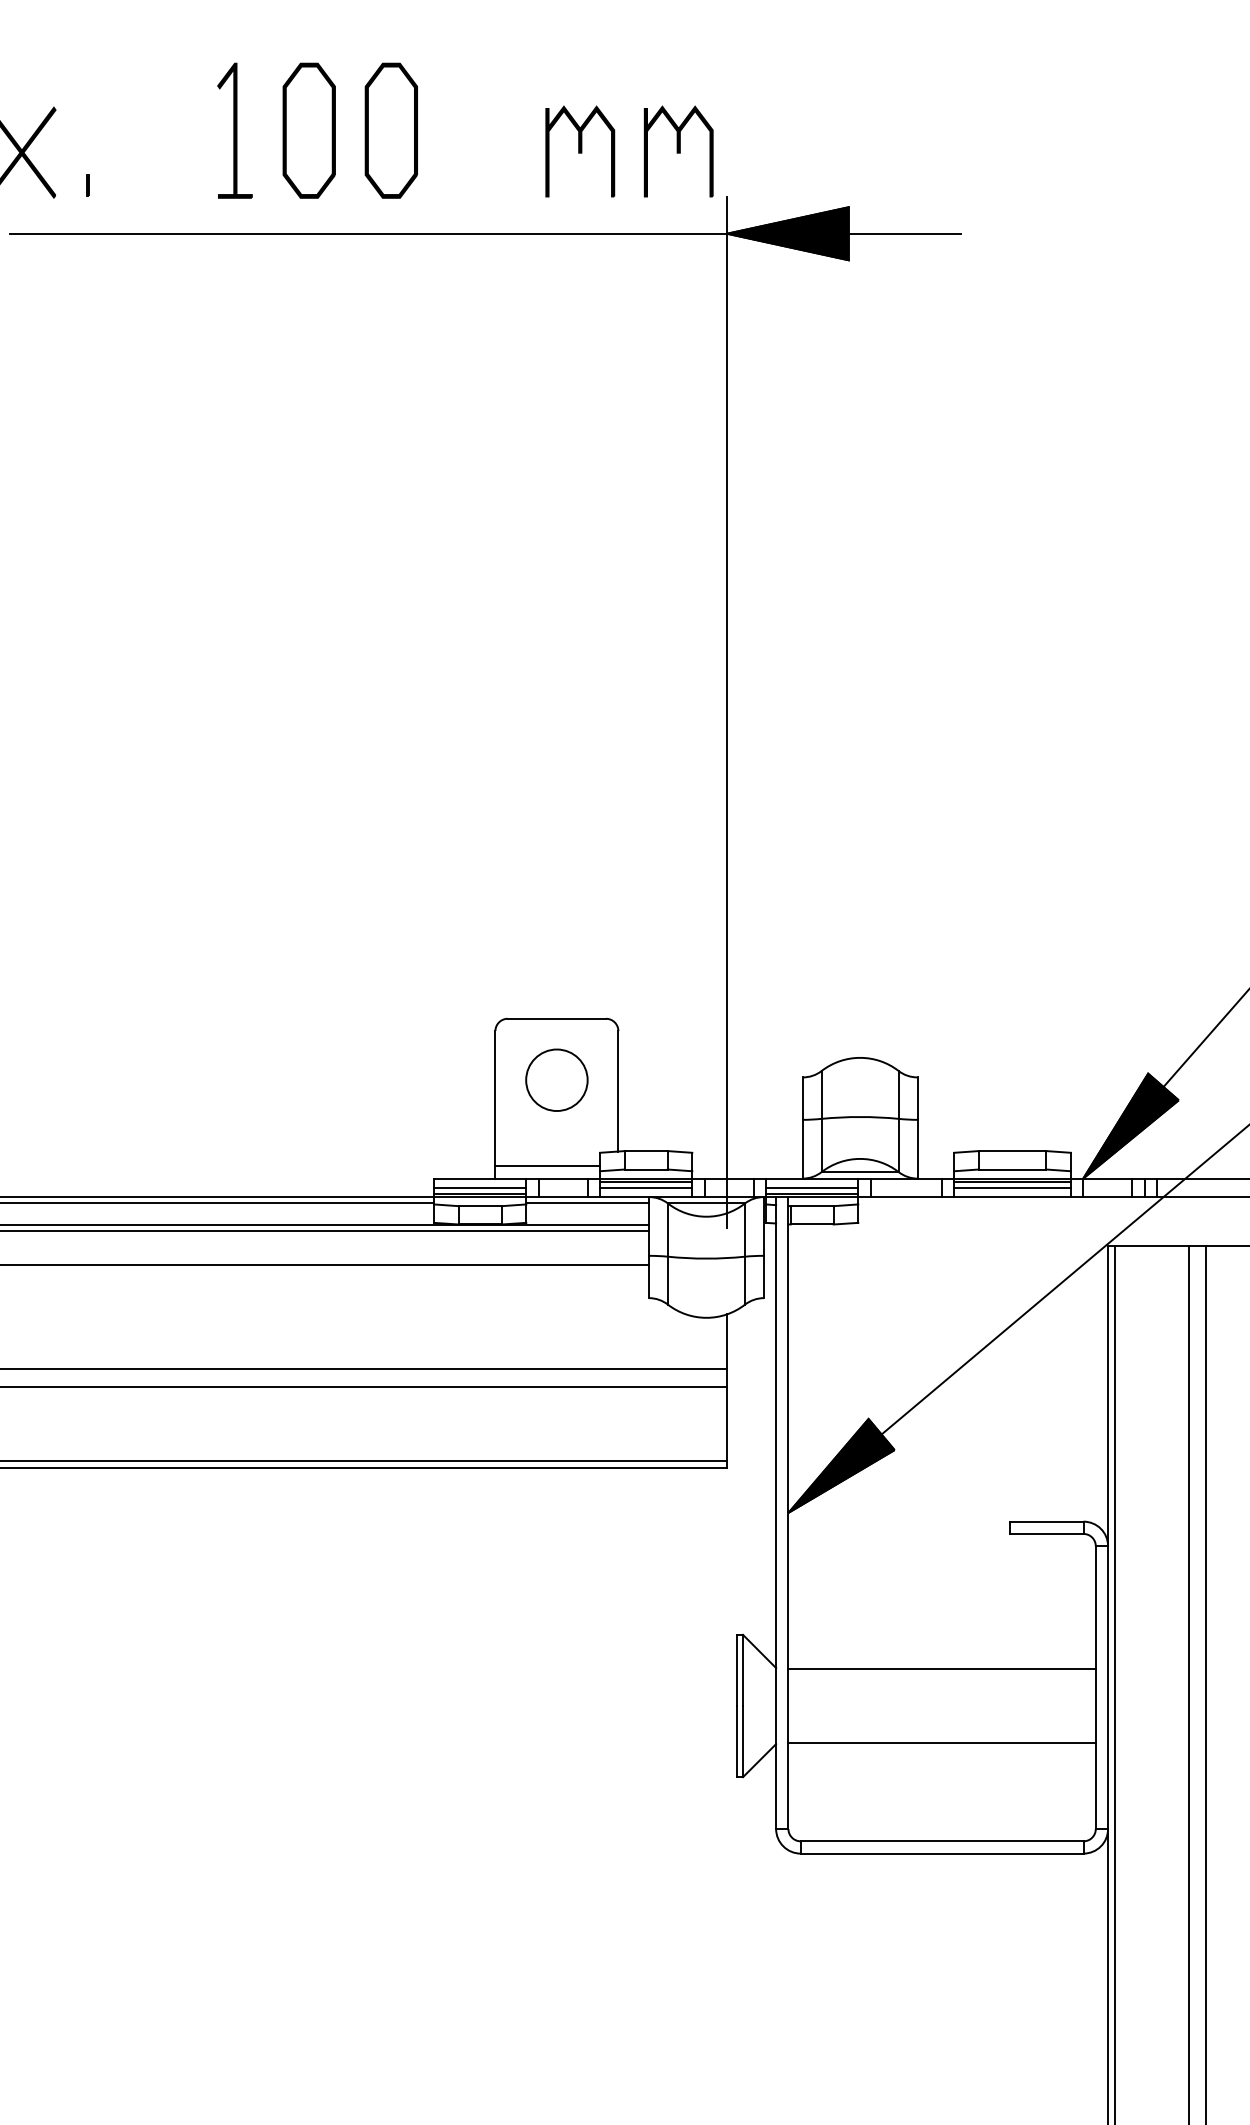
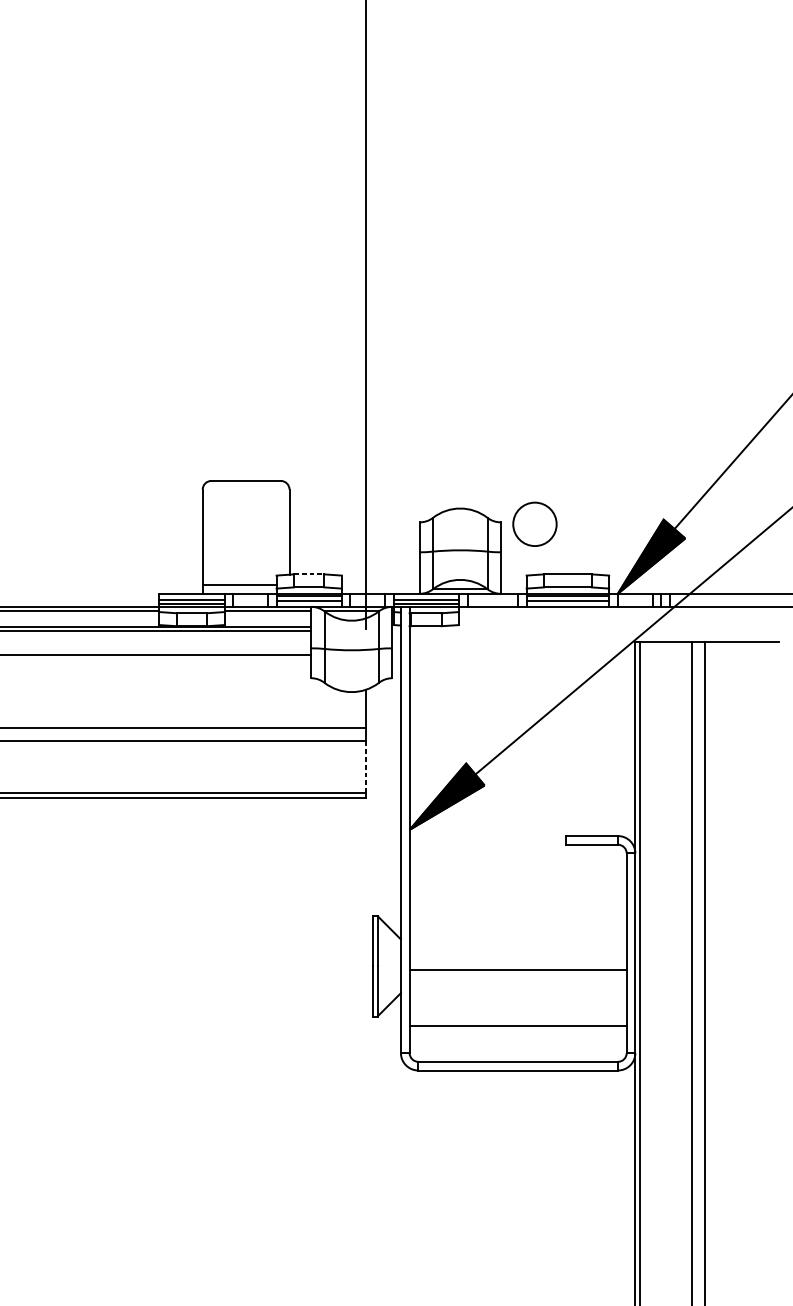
circle: (556, 1079) -> (534, 523), moved
line: (646, 1151) -> (309, 574), solid -> dashed
line: (726, 1423) -> (365, 766), solid -> dashed
line: (941, 1669) -> (517, 970), moved
line: (941, 1742) -> (517, 1025), moved

